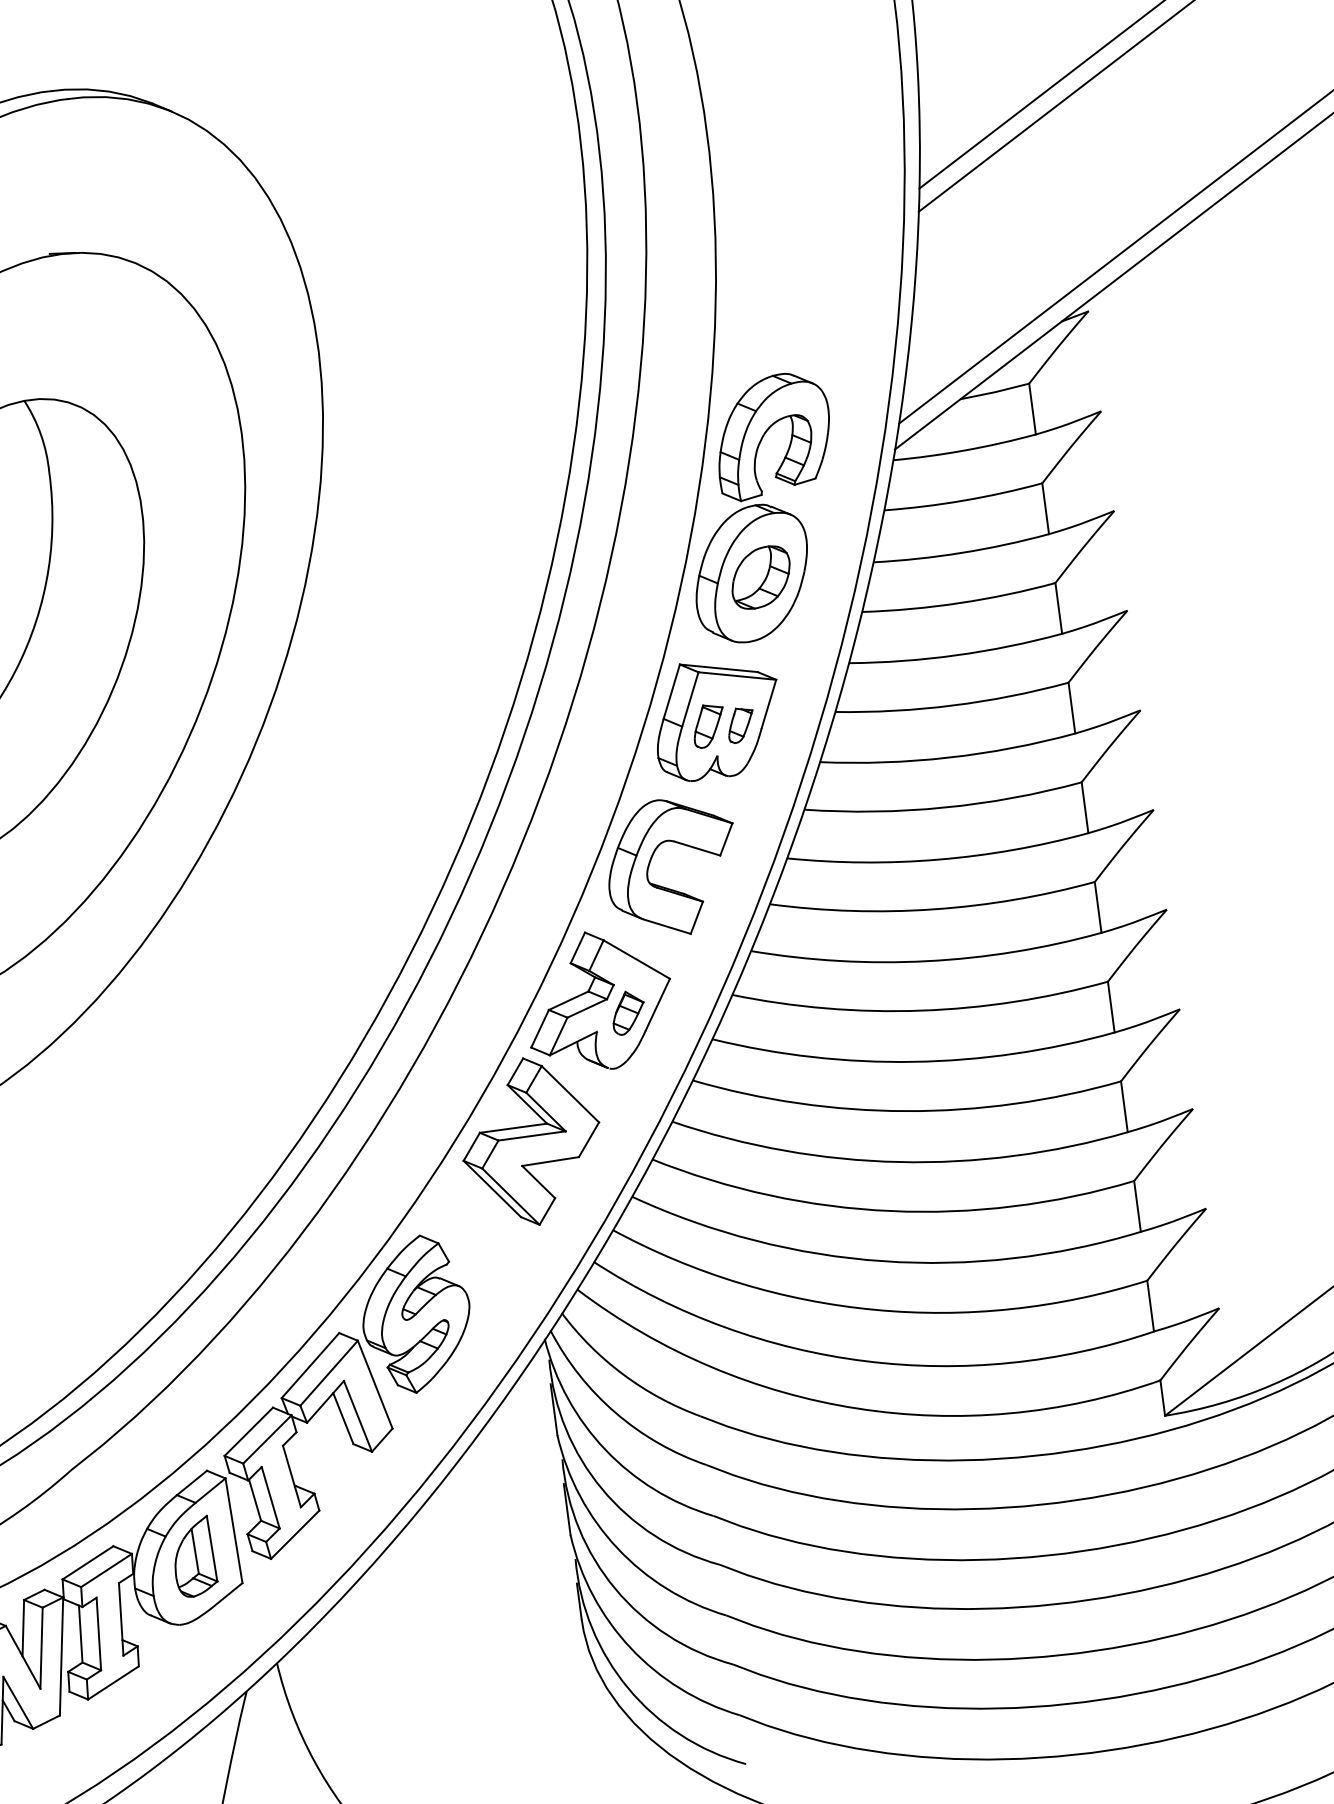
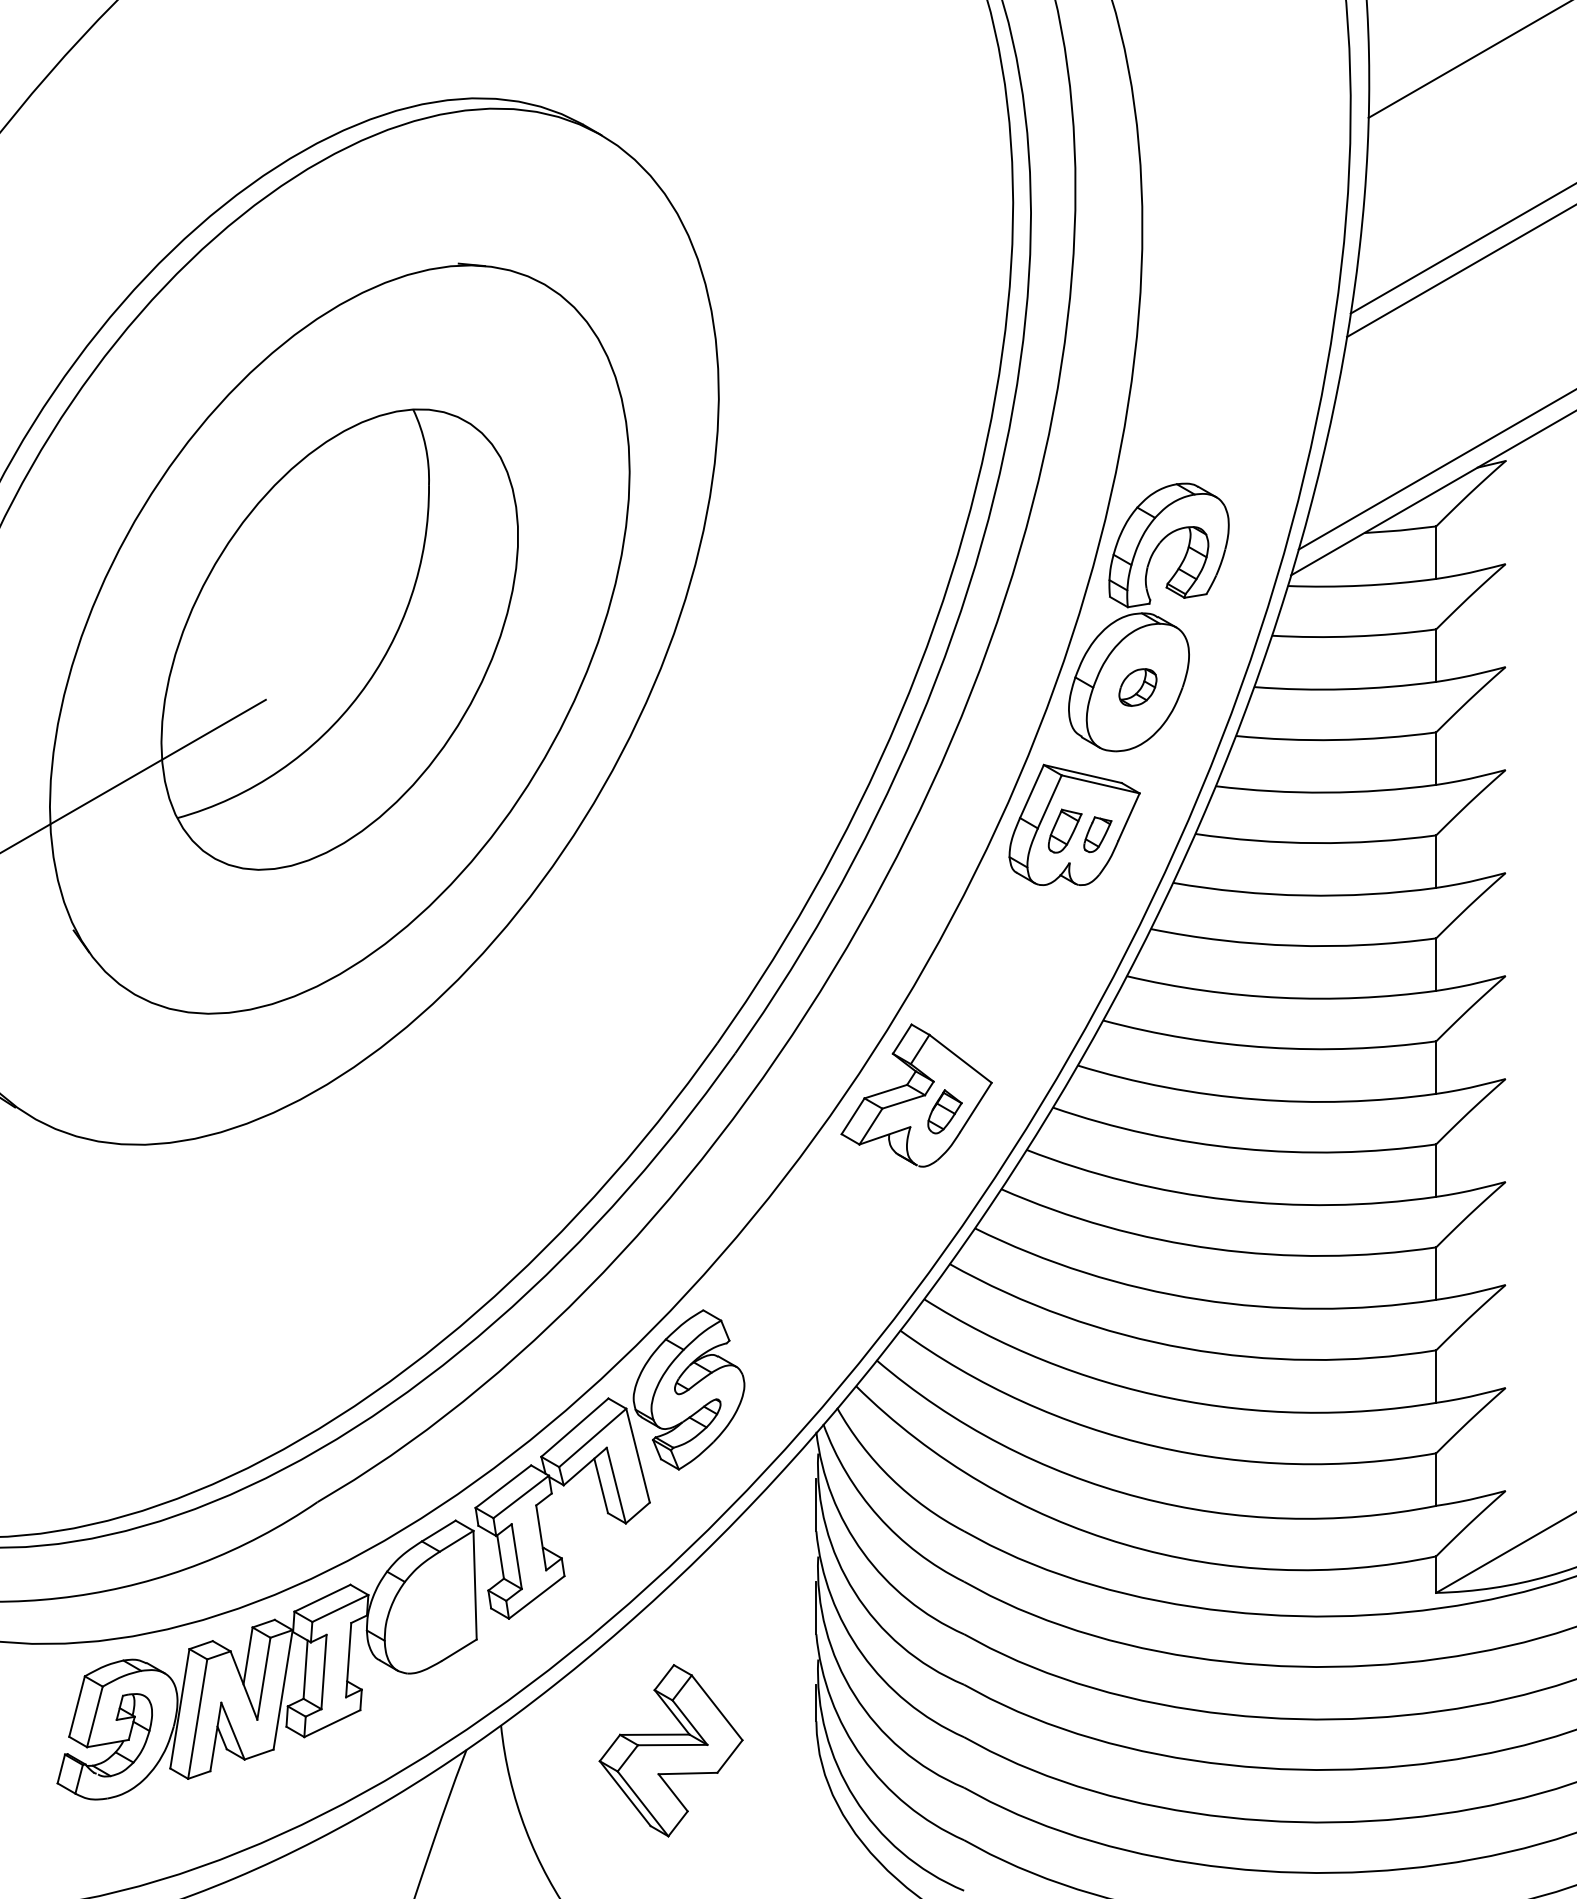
part: (760, 577) -> (1137, 687), size x0.6
part: (666, 887) -> (1000, 989), removed
part: (530, 1141) -> (670, 1750), moved
part: (193, 1557) -> (430, 1606), removed

